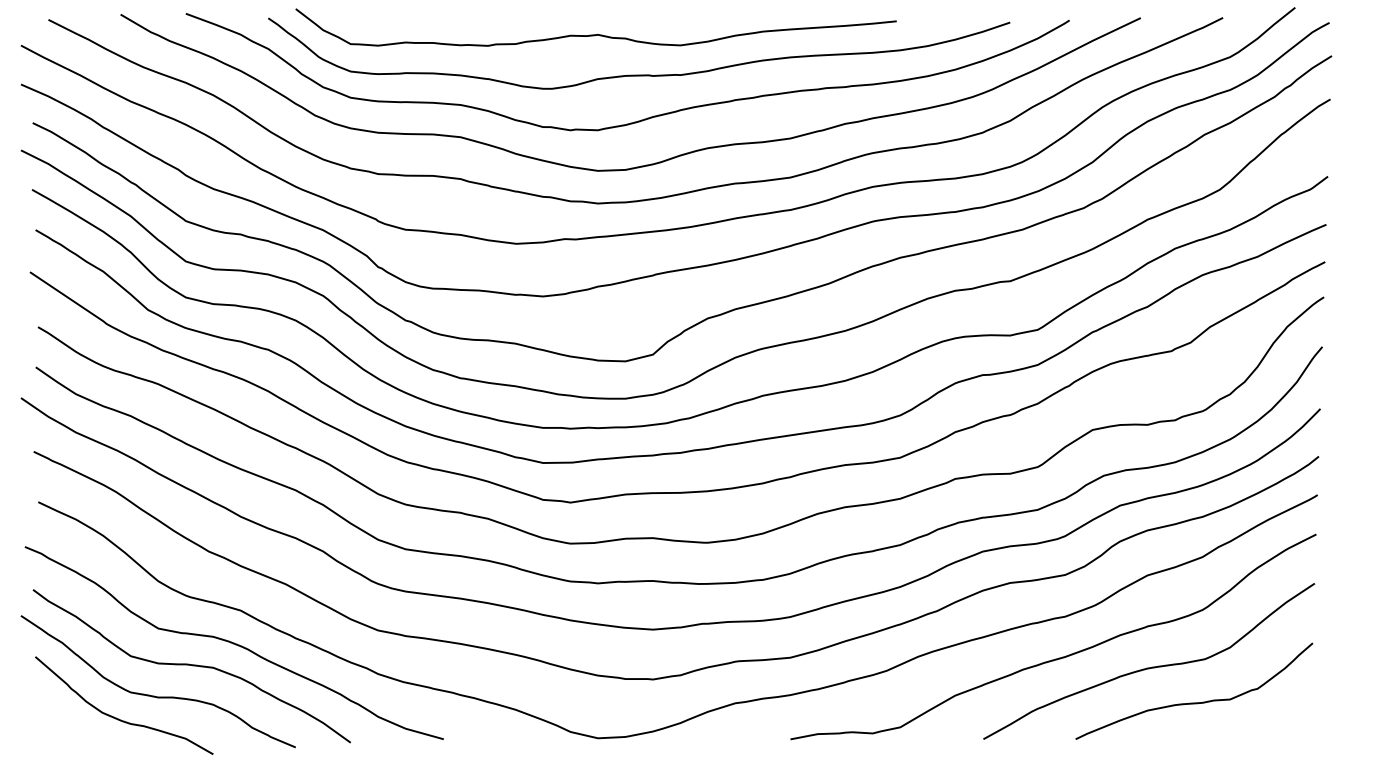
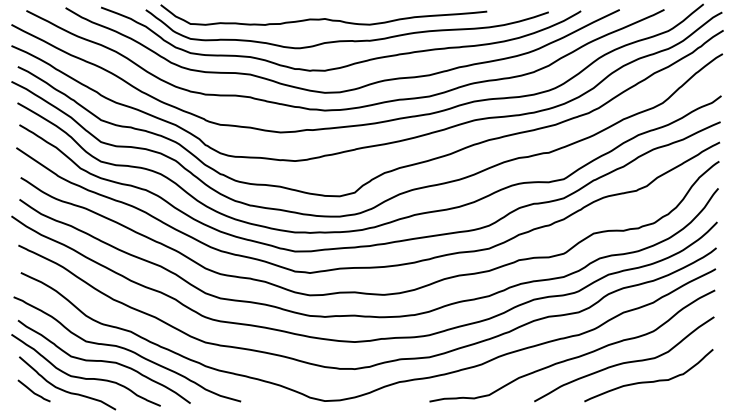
curve: (59, 718) -> (32, 390), added

